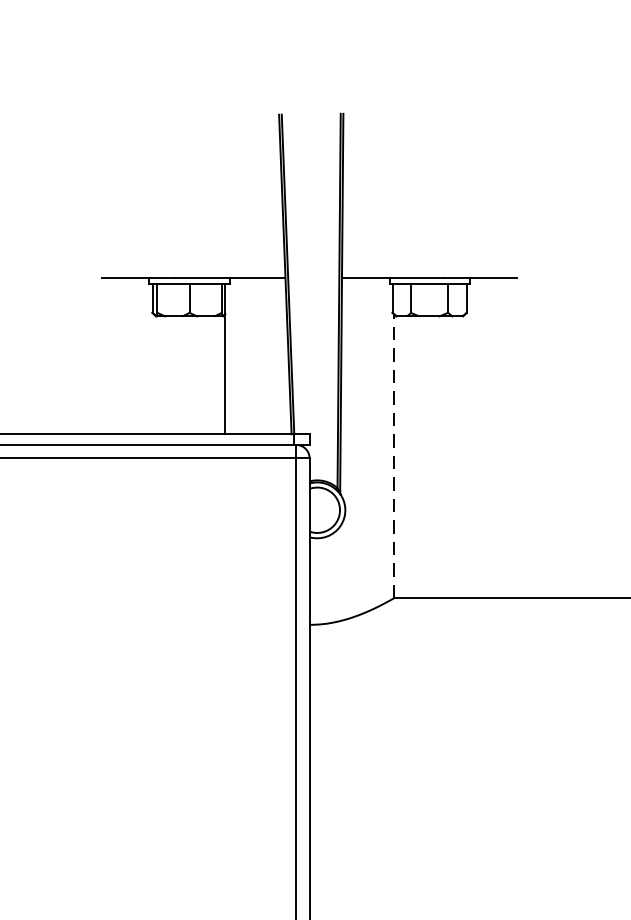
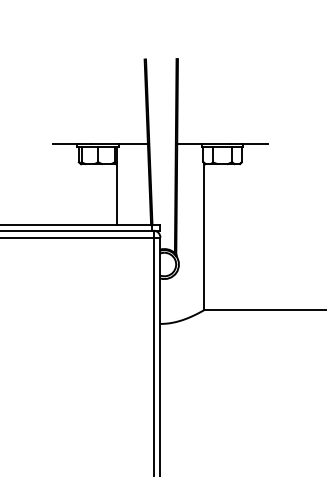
line: (394, 456) -> (204, 236), dashed -> solid

